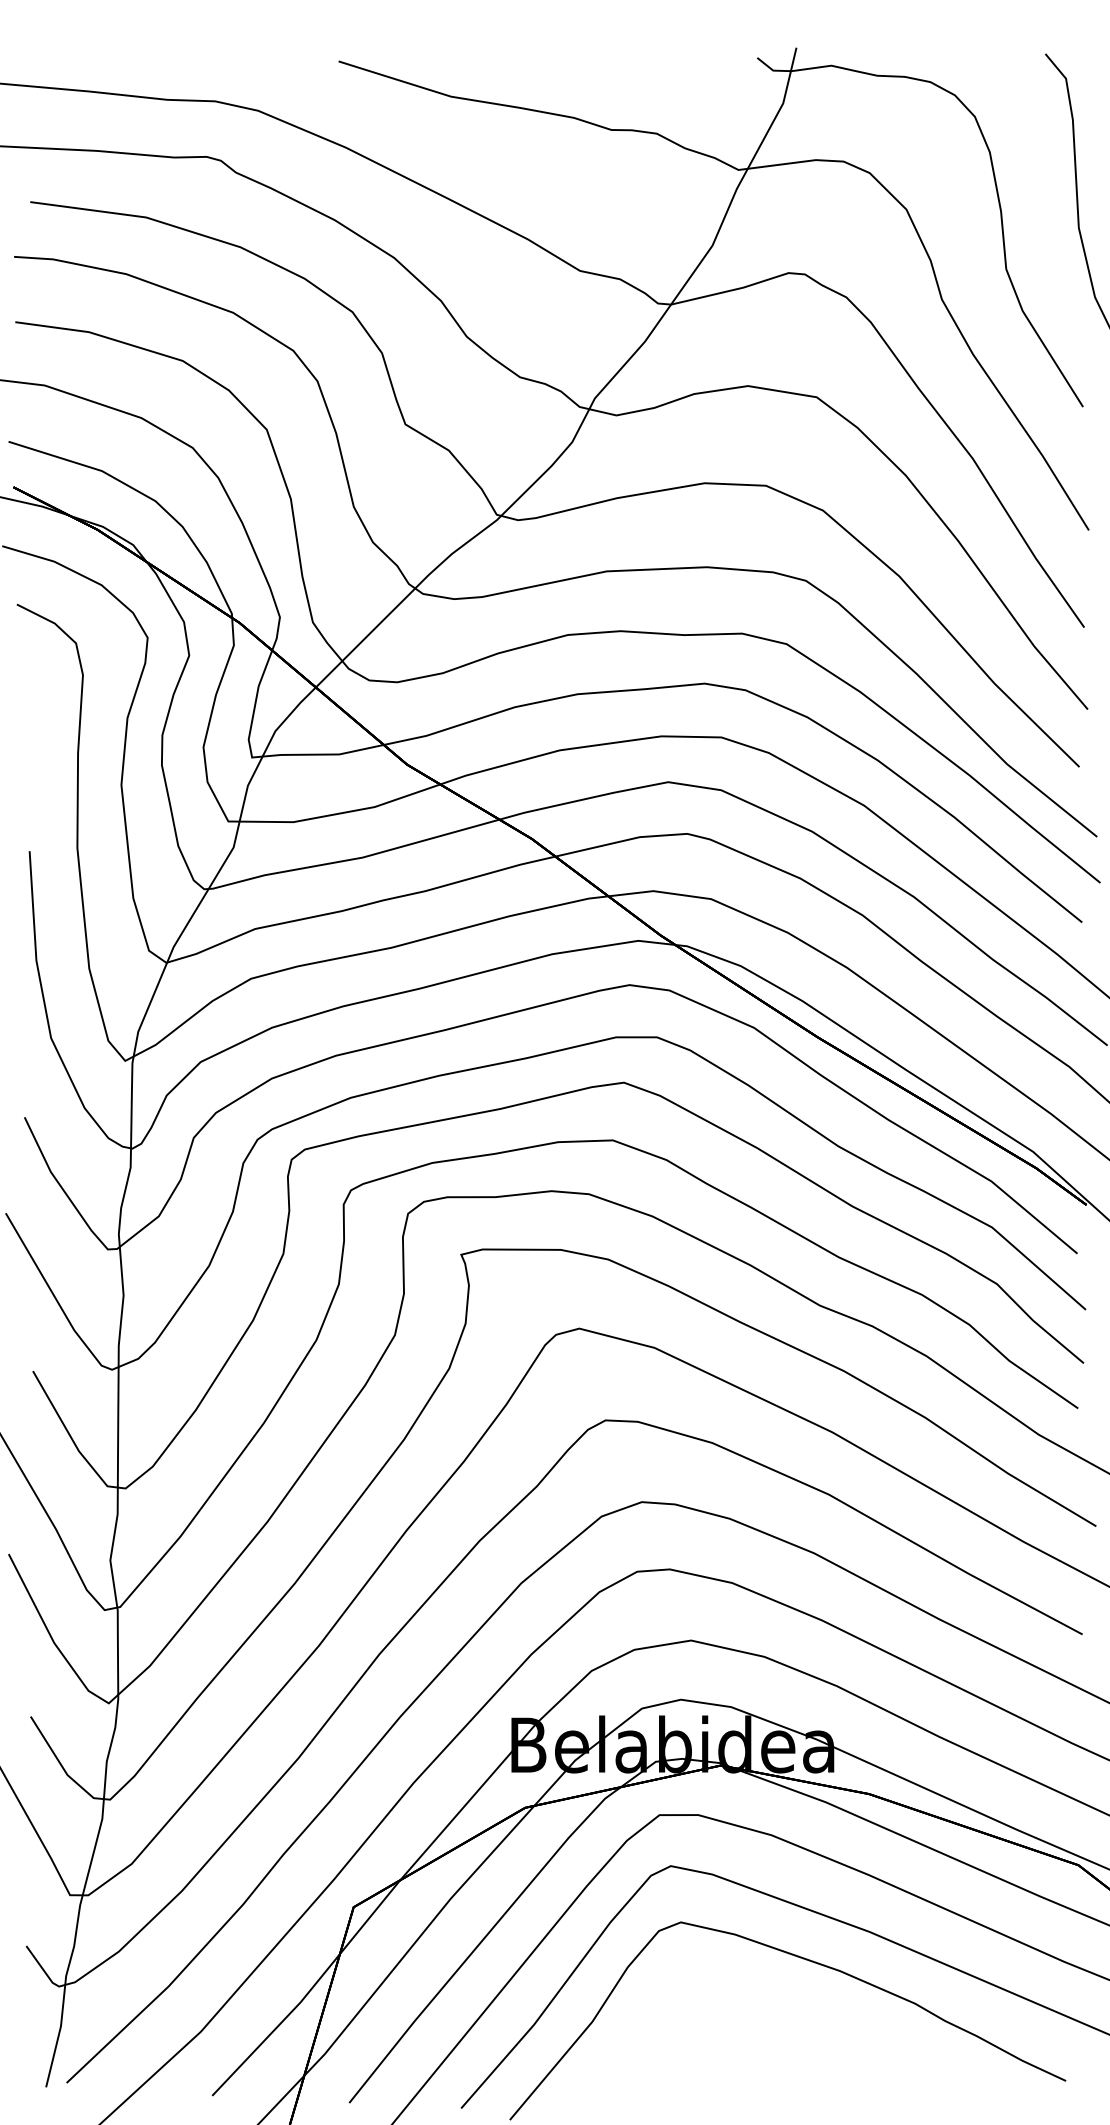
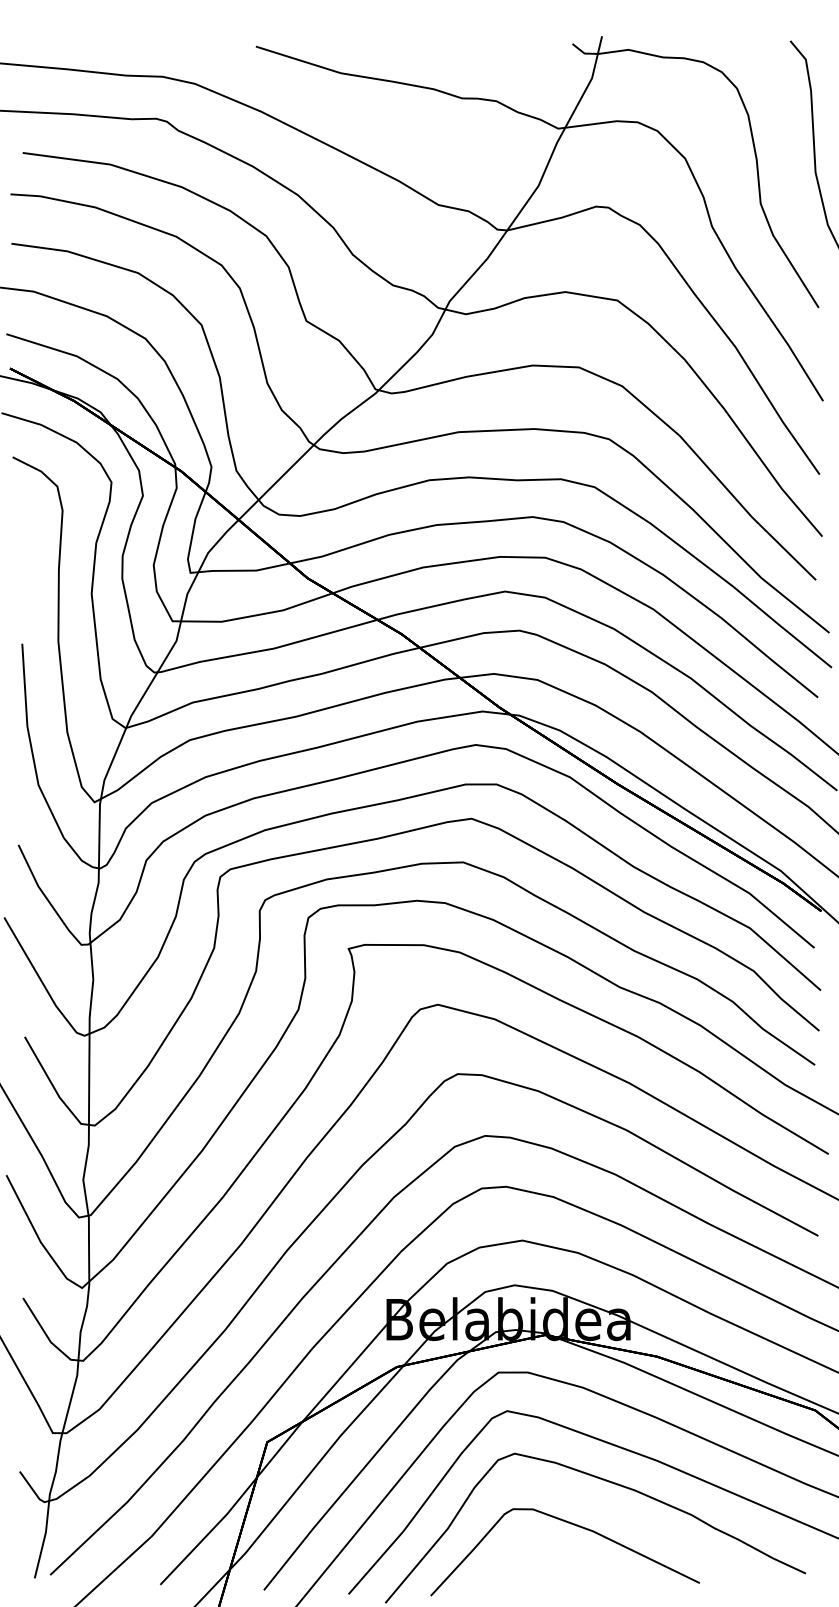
curve: (760, 2017) -> (574, 1525), added

